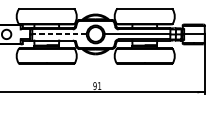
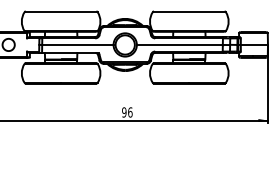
line: (59, 34) -> (77, 44), dashed -> solid
text: (99, 86) -> (130, 112), 91 -> 96

